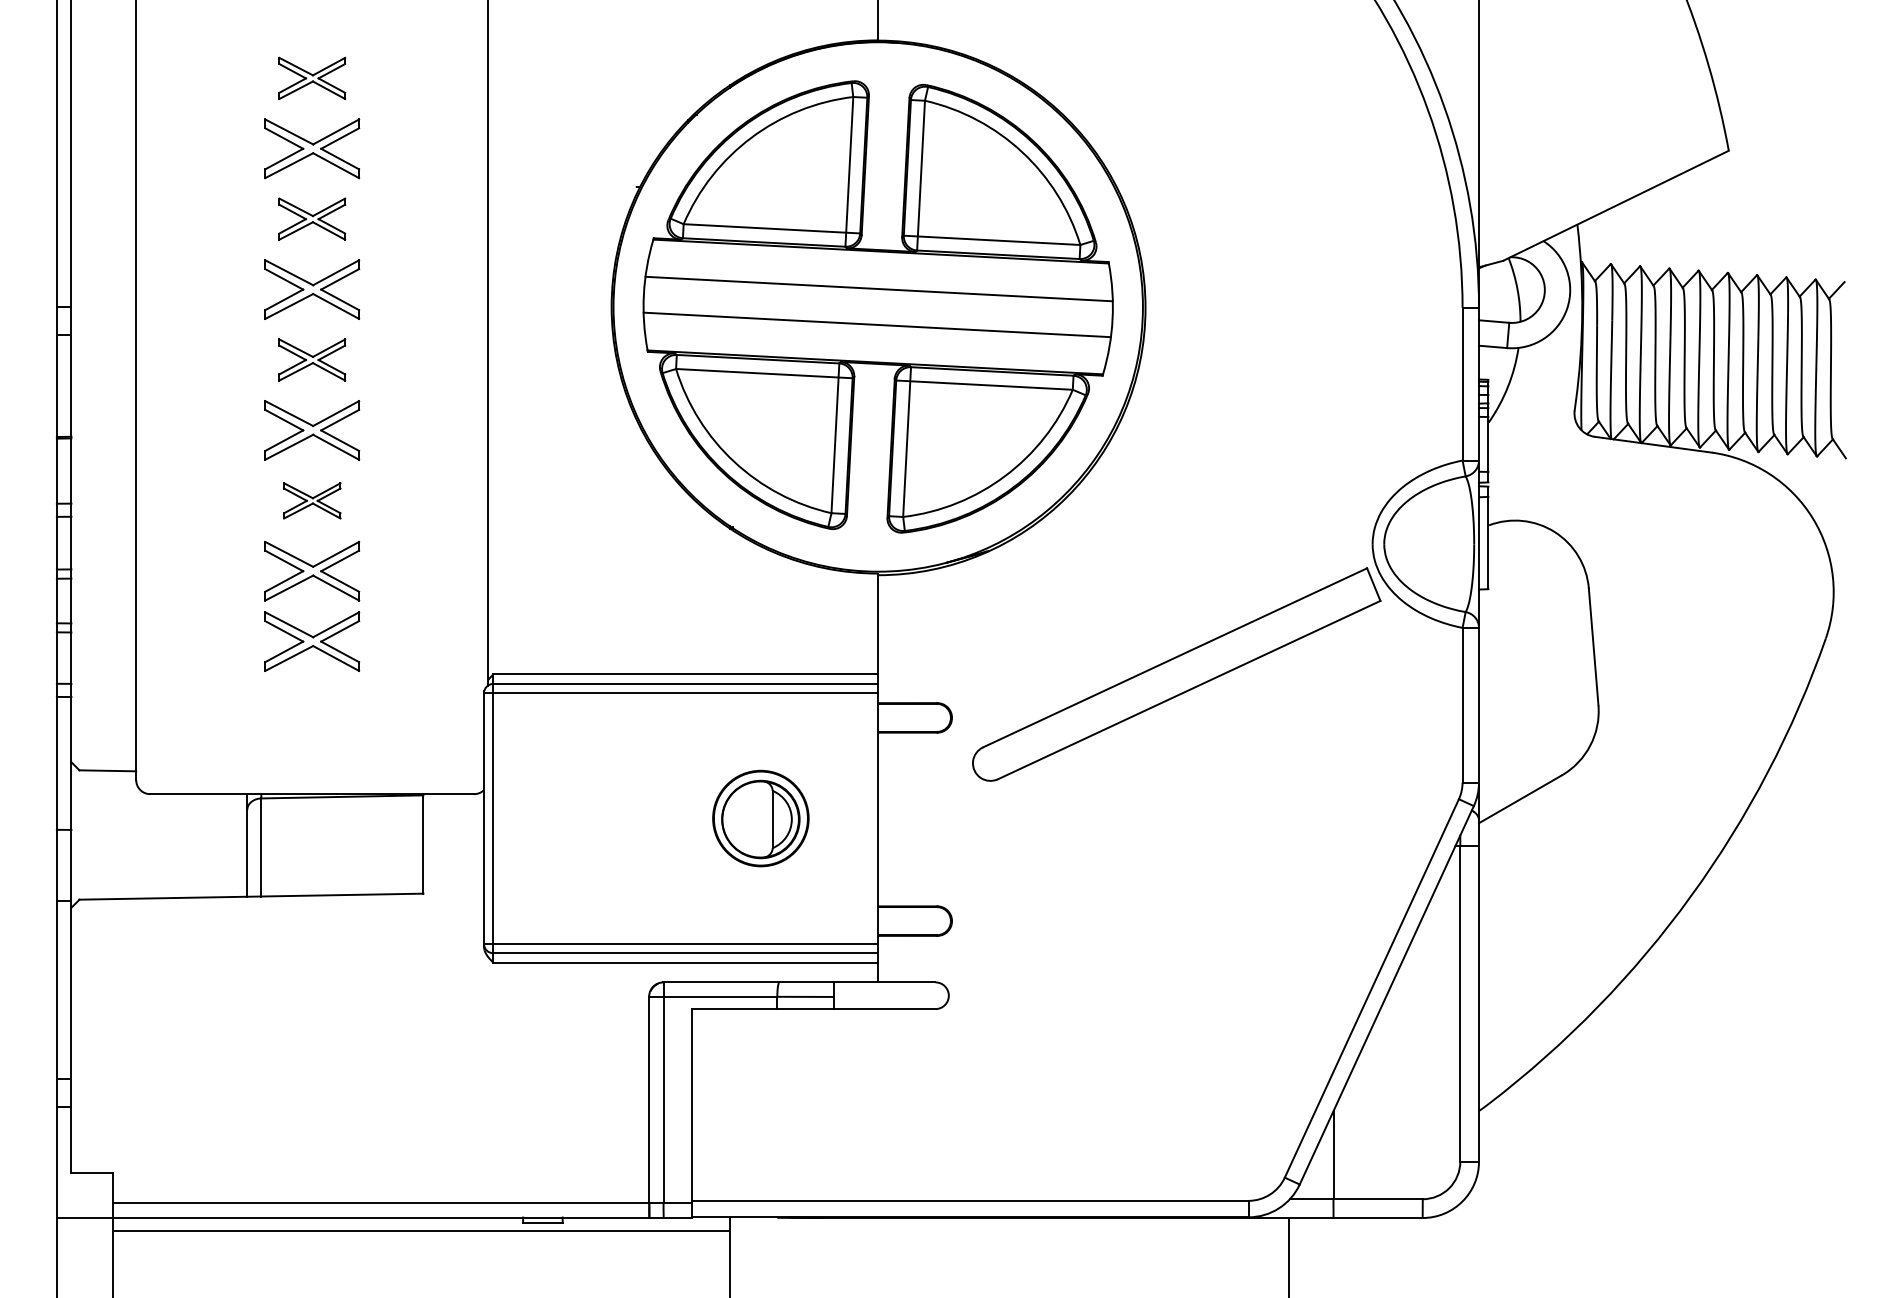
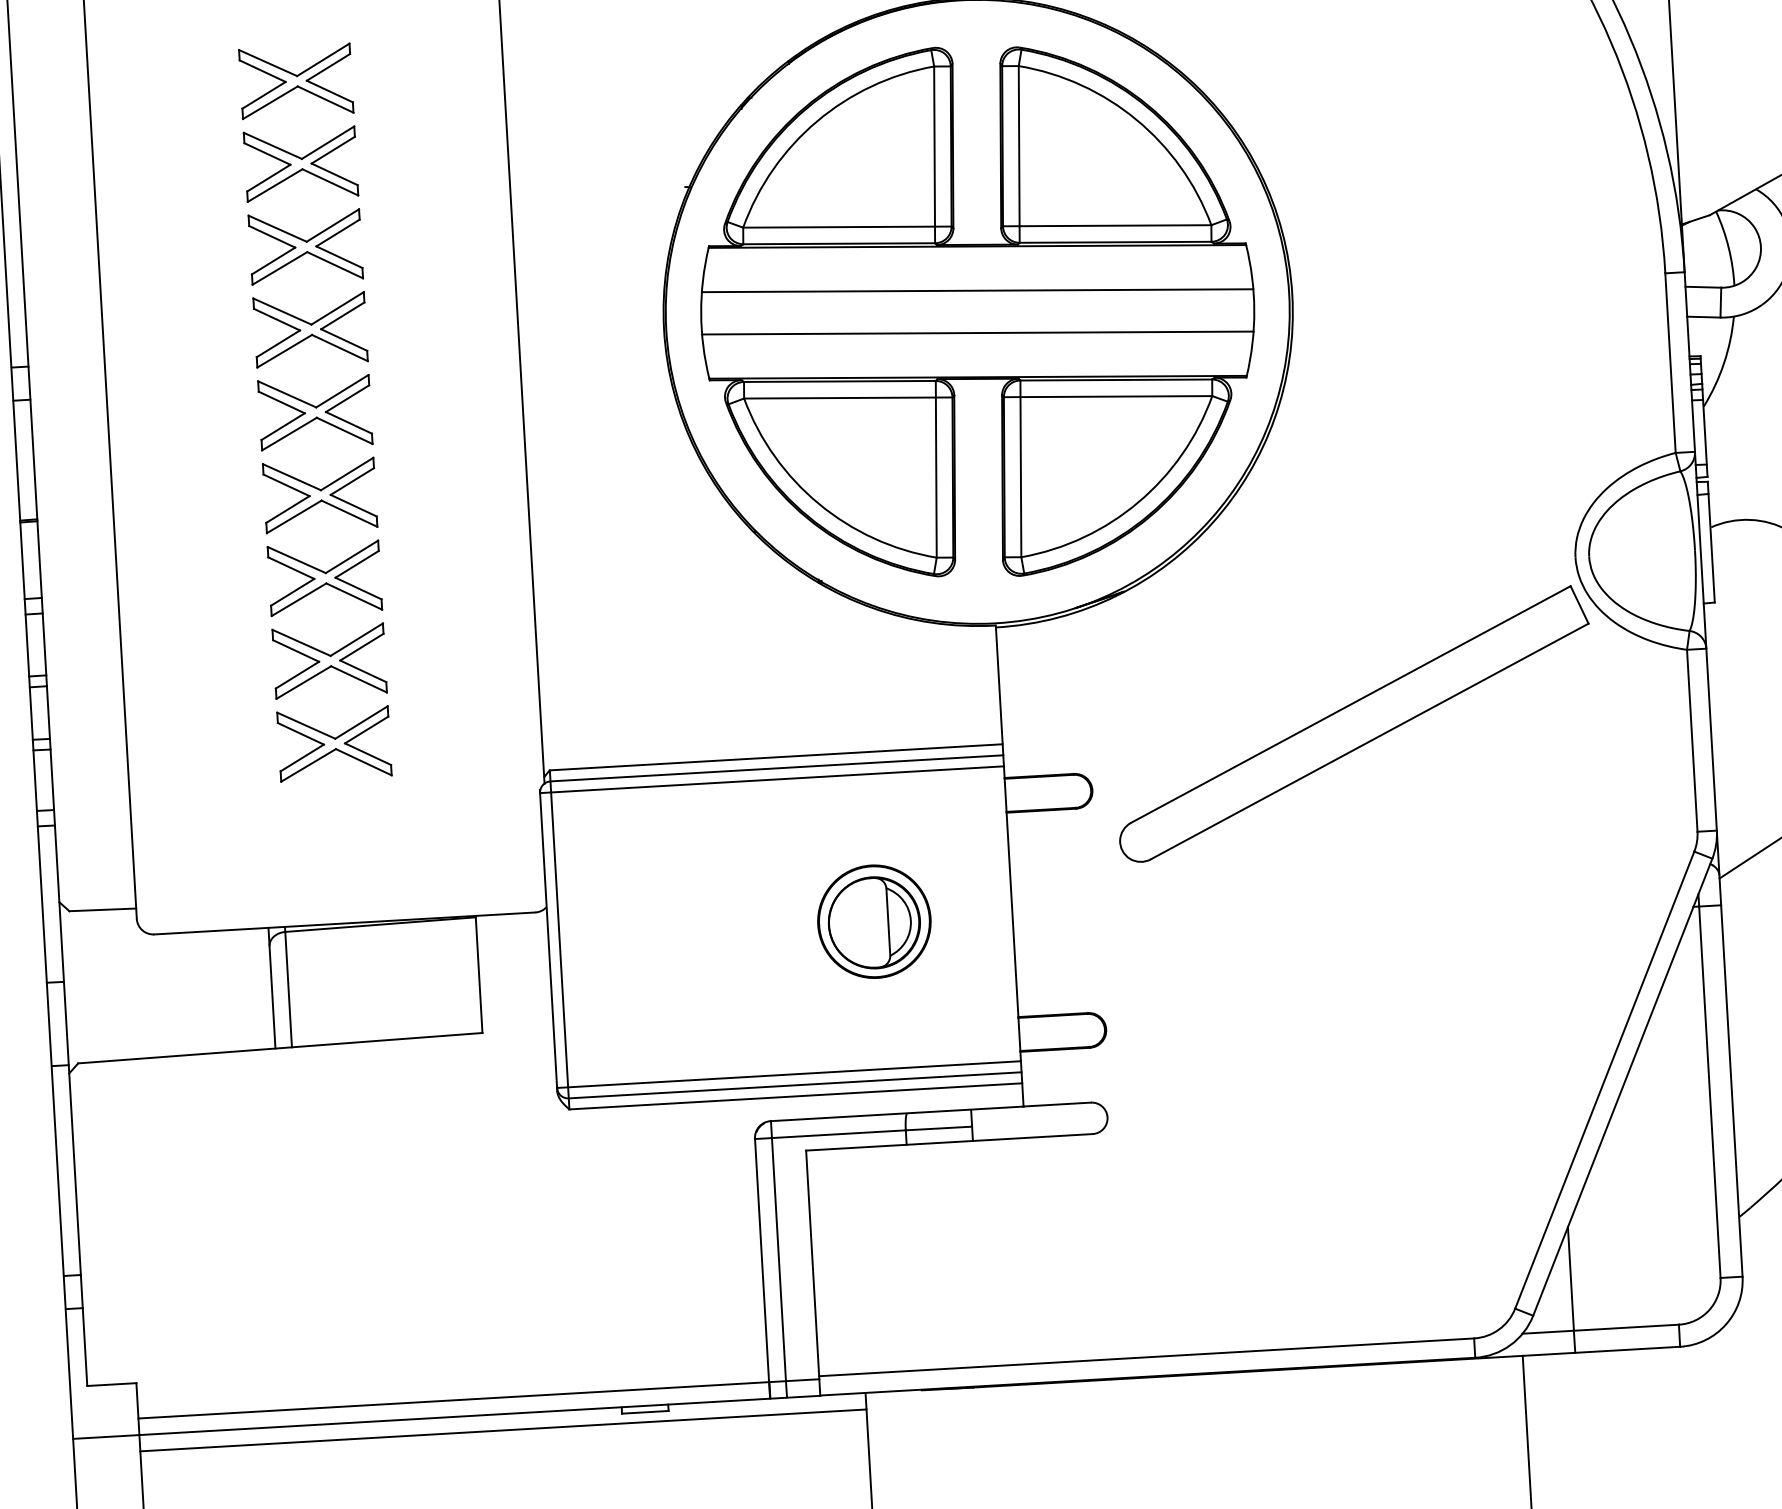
part: (312, 78) -> (296, 81), size x1.43
part: (312, 218) -> (306, 246), size x1.43
part: (312, 359) -> (315, 412), size x1.43
part: (312, 500) -> (325, 577), size x1.67

